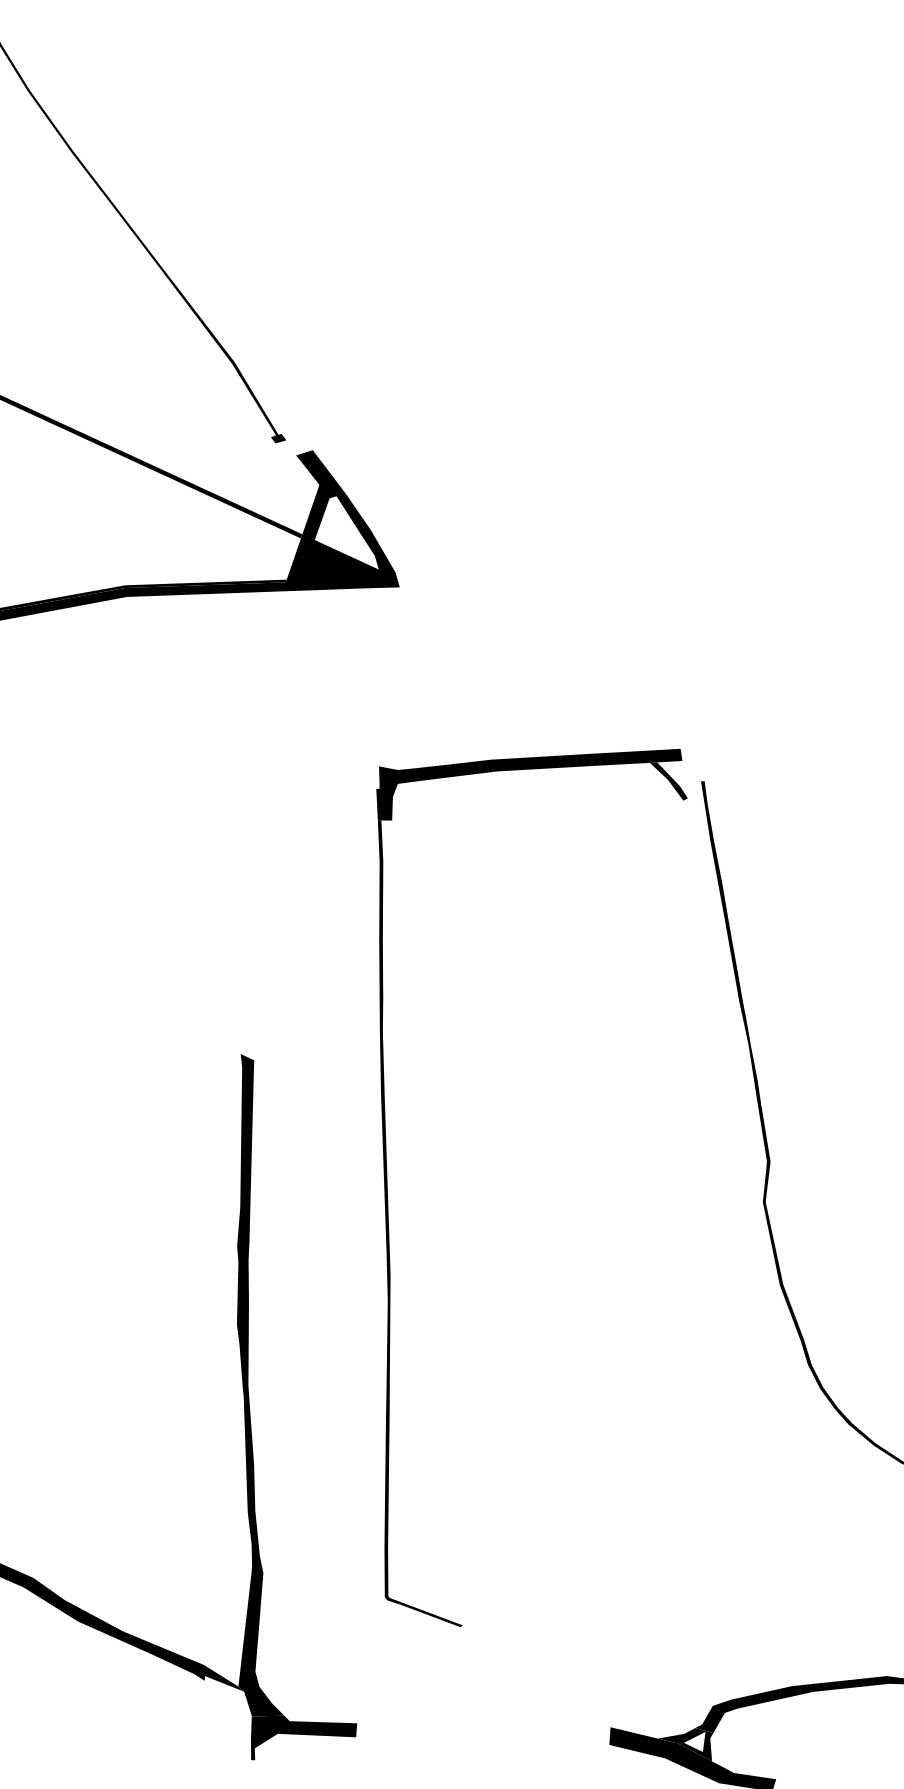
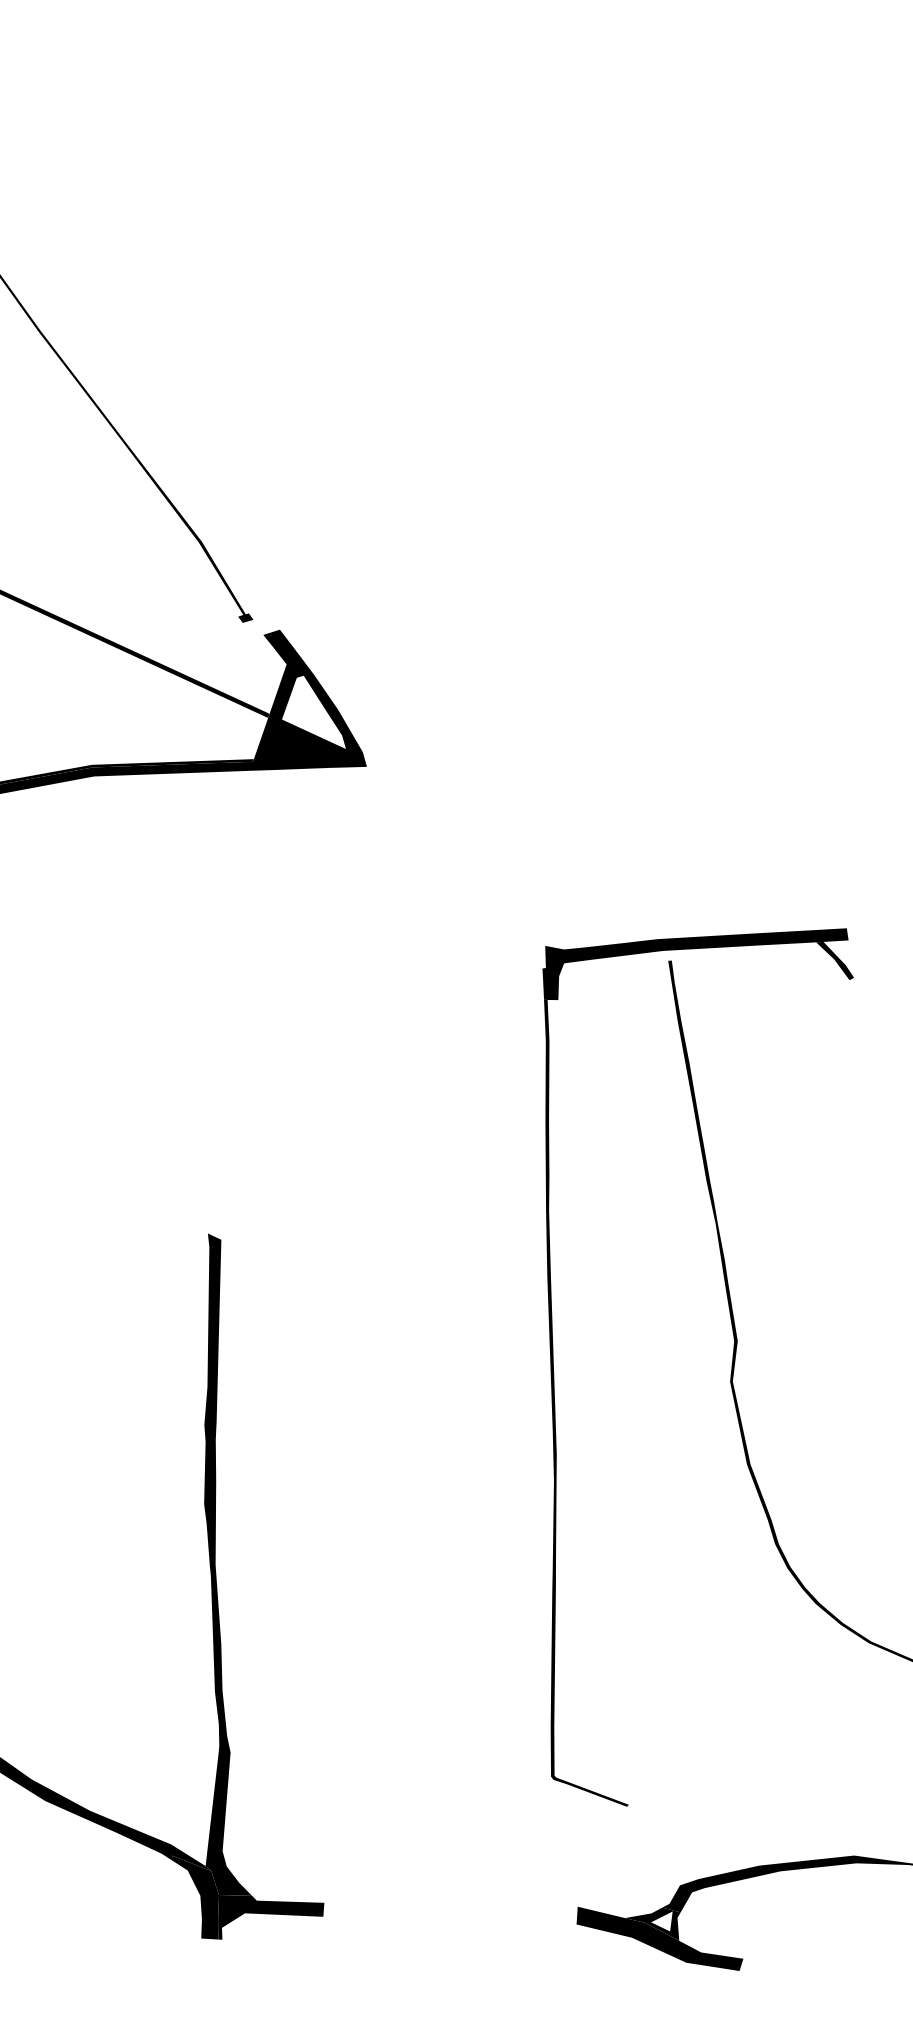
part: (388, 1194) -> (554, 1373), moved
fill: (228, 1718) -> (195, 1897), added

